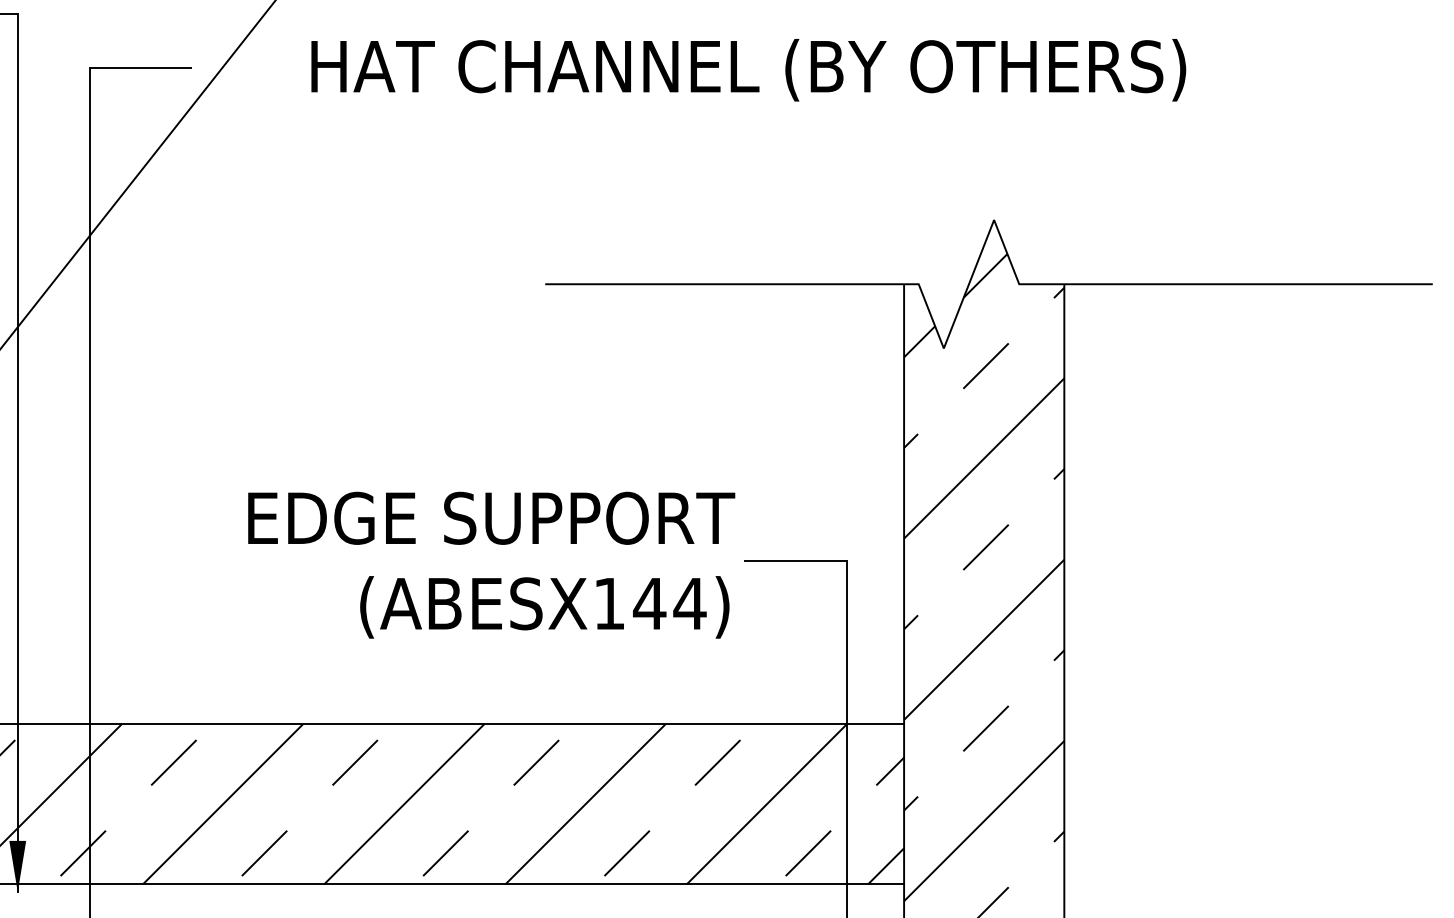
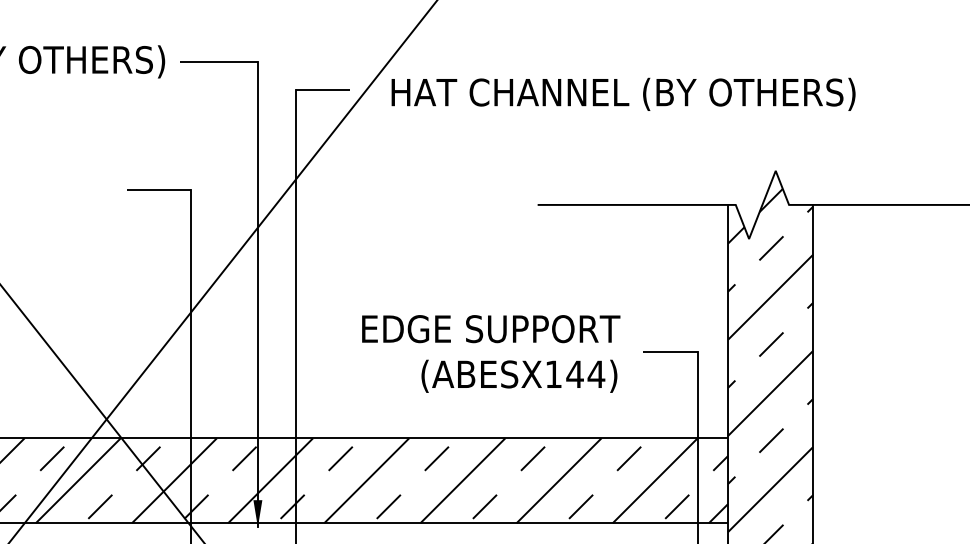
text: (748, 68) -> (623, 93), moved
text: (492, 564) -> (491, 353), moved

